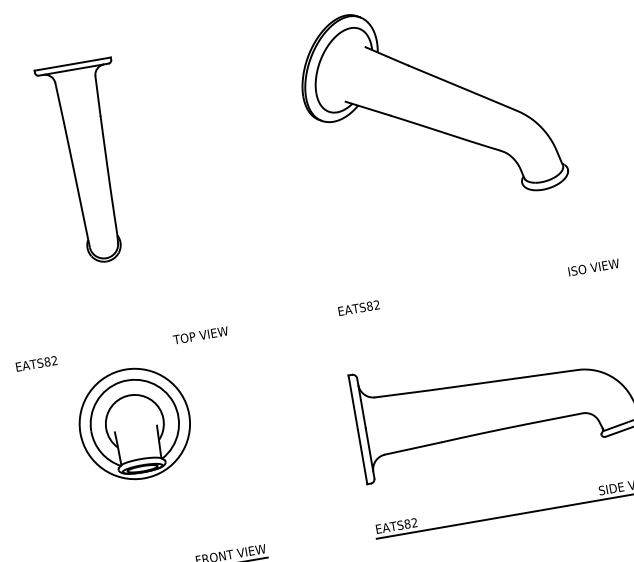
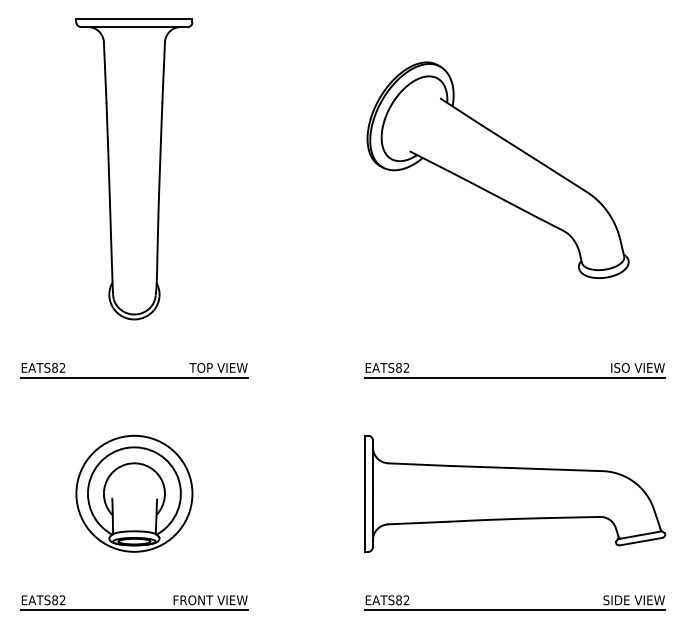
part: (89, 163) -> (134, 169), size x1.43
line: (479, 296) -> (514, 377), added
line: (123, 358) -> (134, 377), added
part: (134, 423) -> (134, 493), moved

